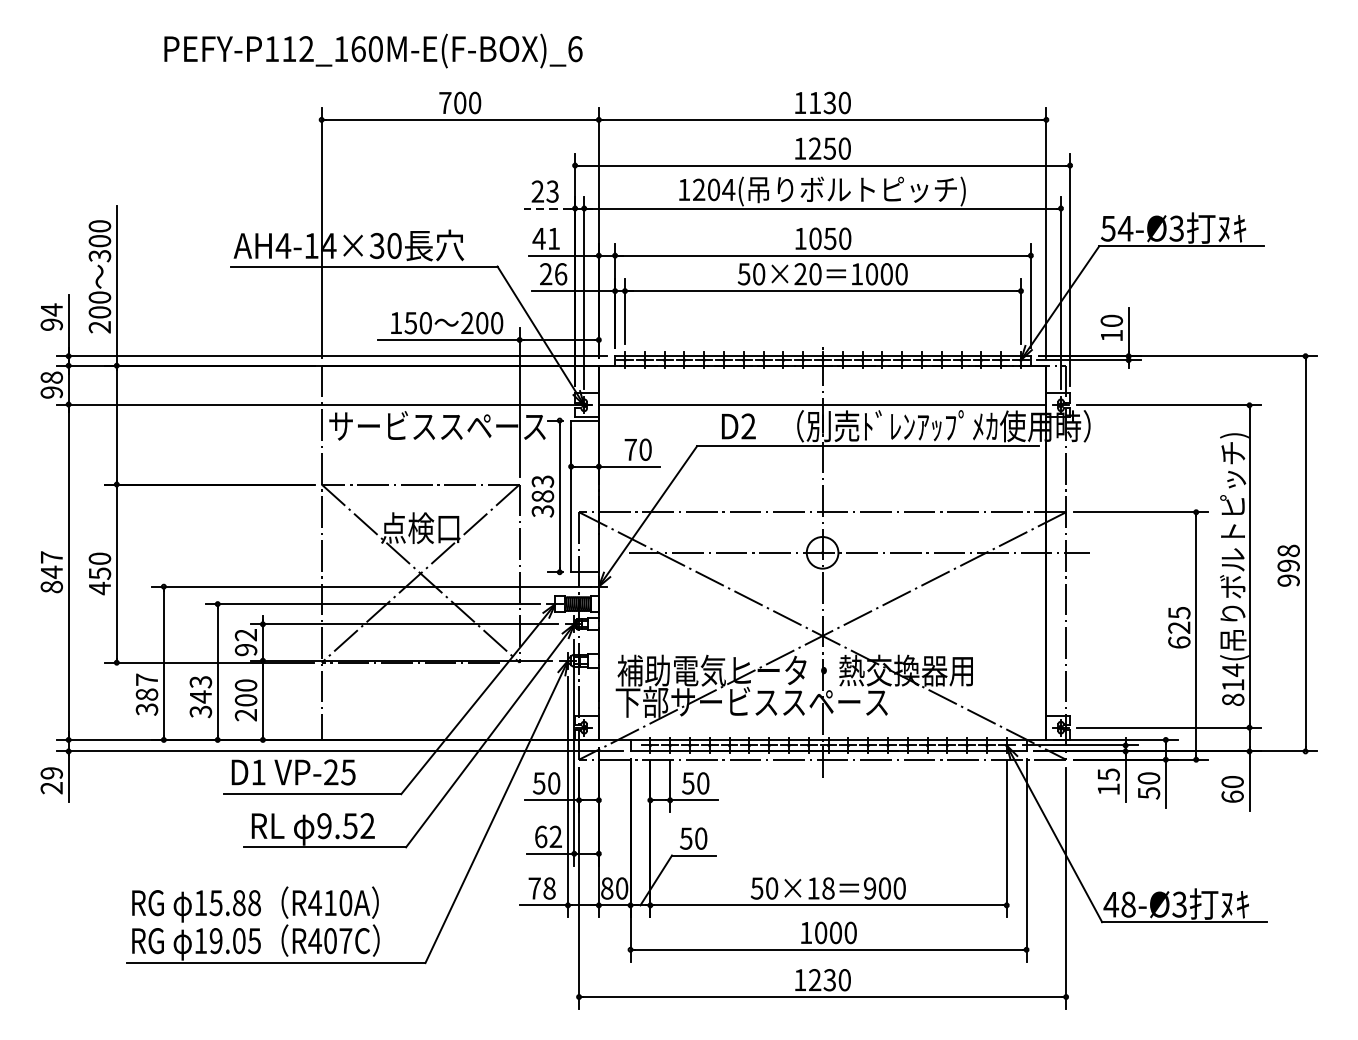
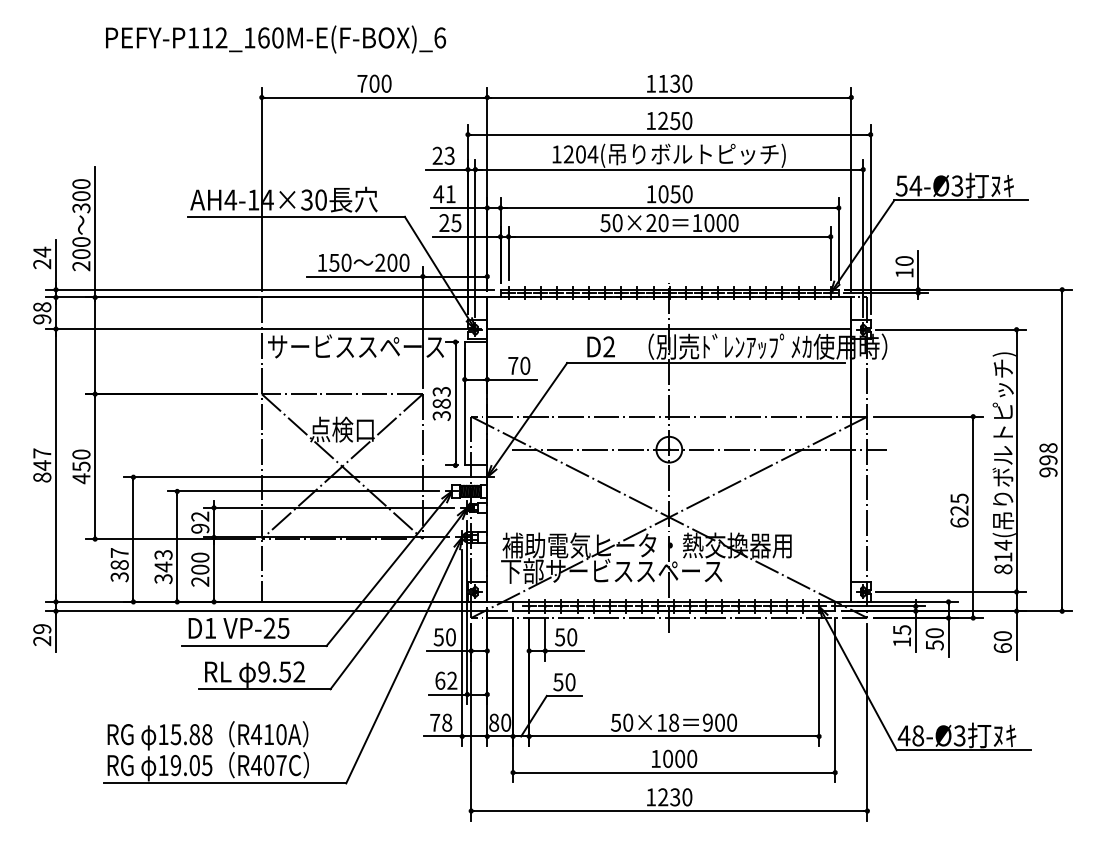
text: (372, 51) -> (275, 39), moved
line: (546, 208) -> (444, 169), dashed -> solid
text: (560, 274) -> (456, 223), 26 -> 25
text: (52, 325) -> (42, 264), 94 -> 24

